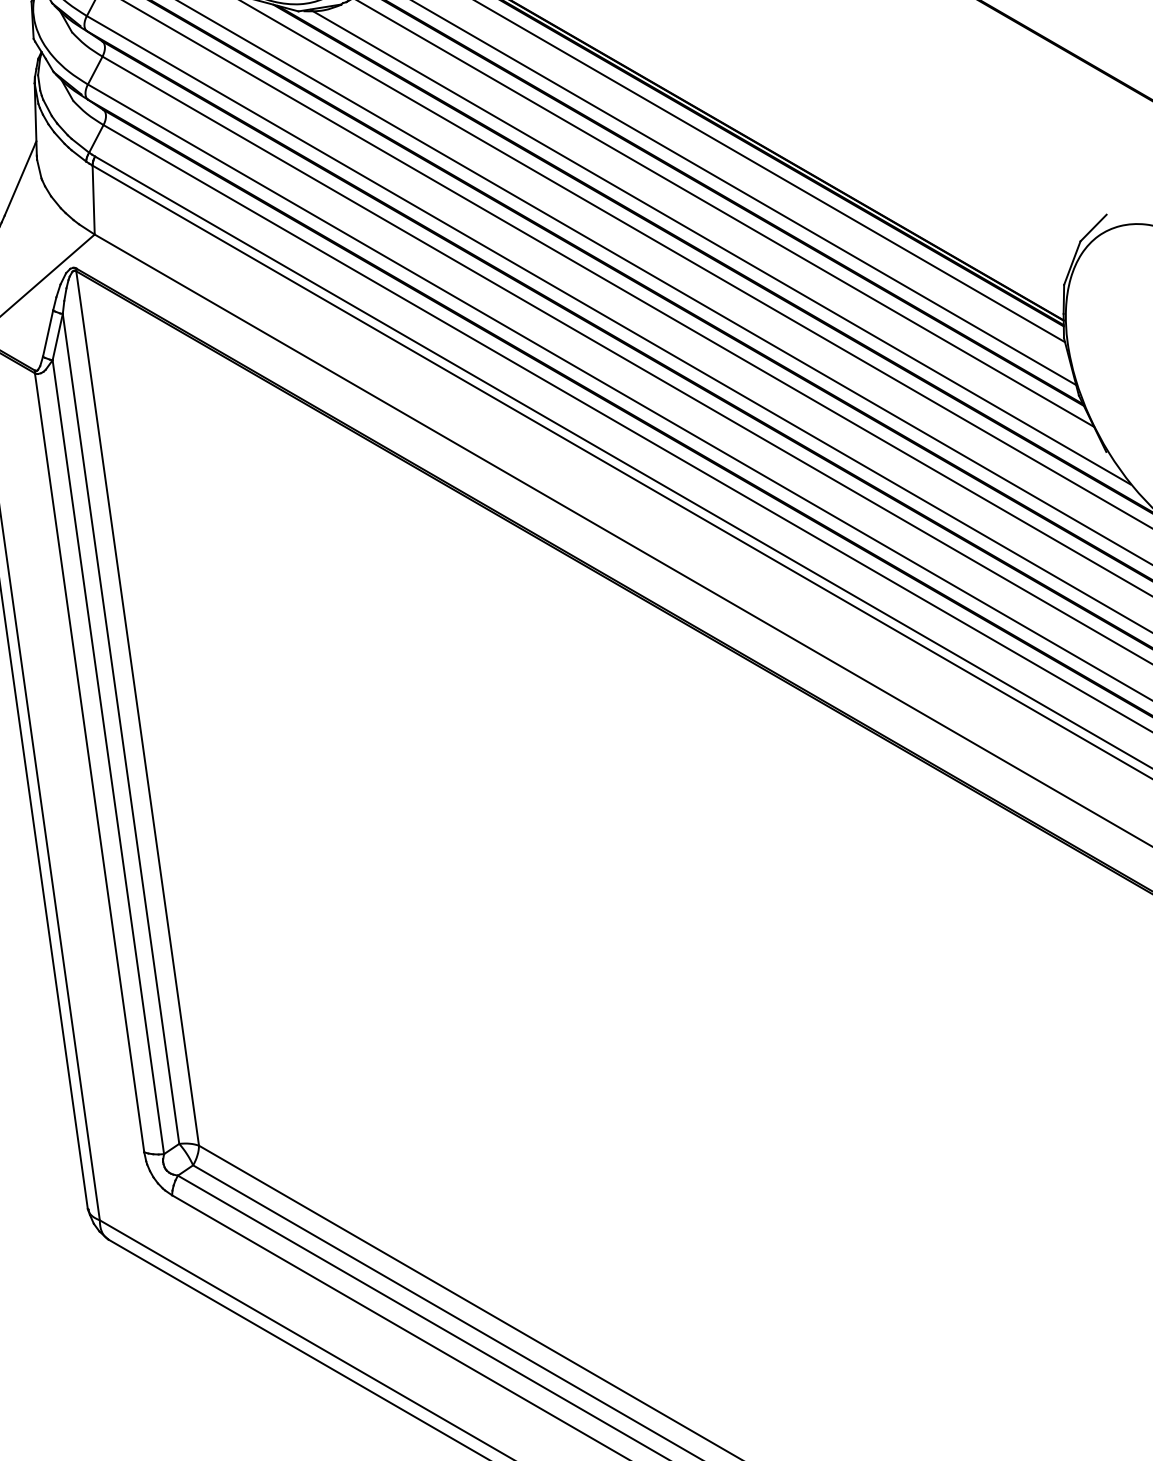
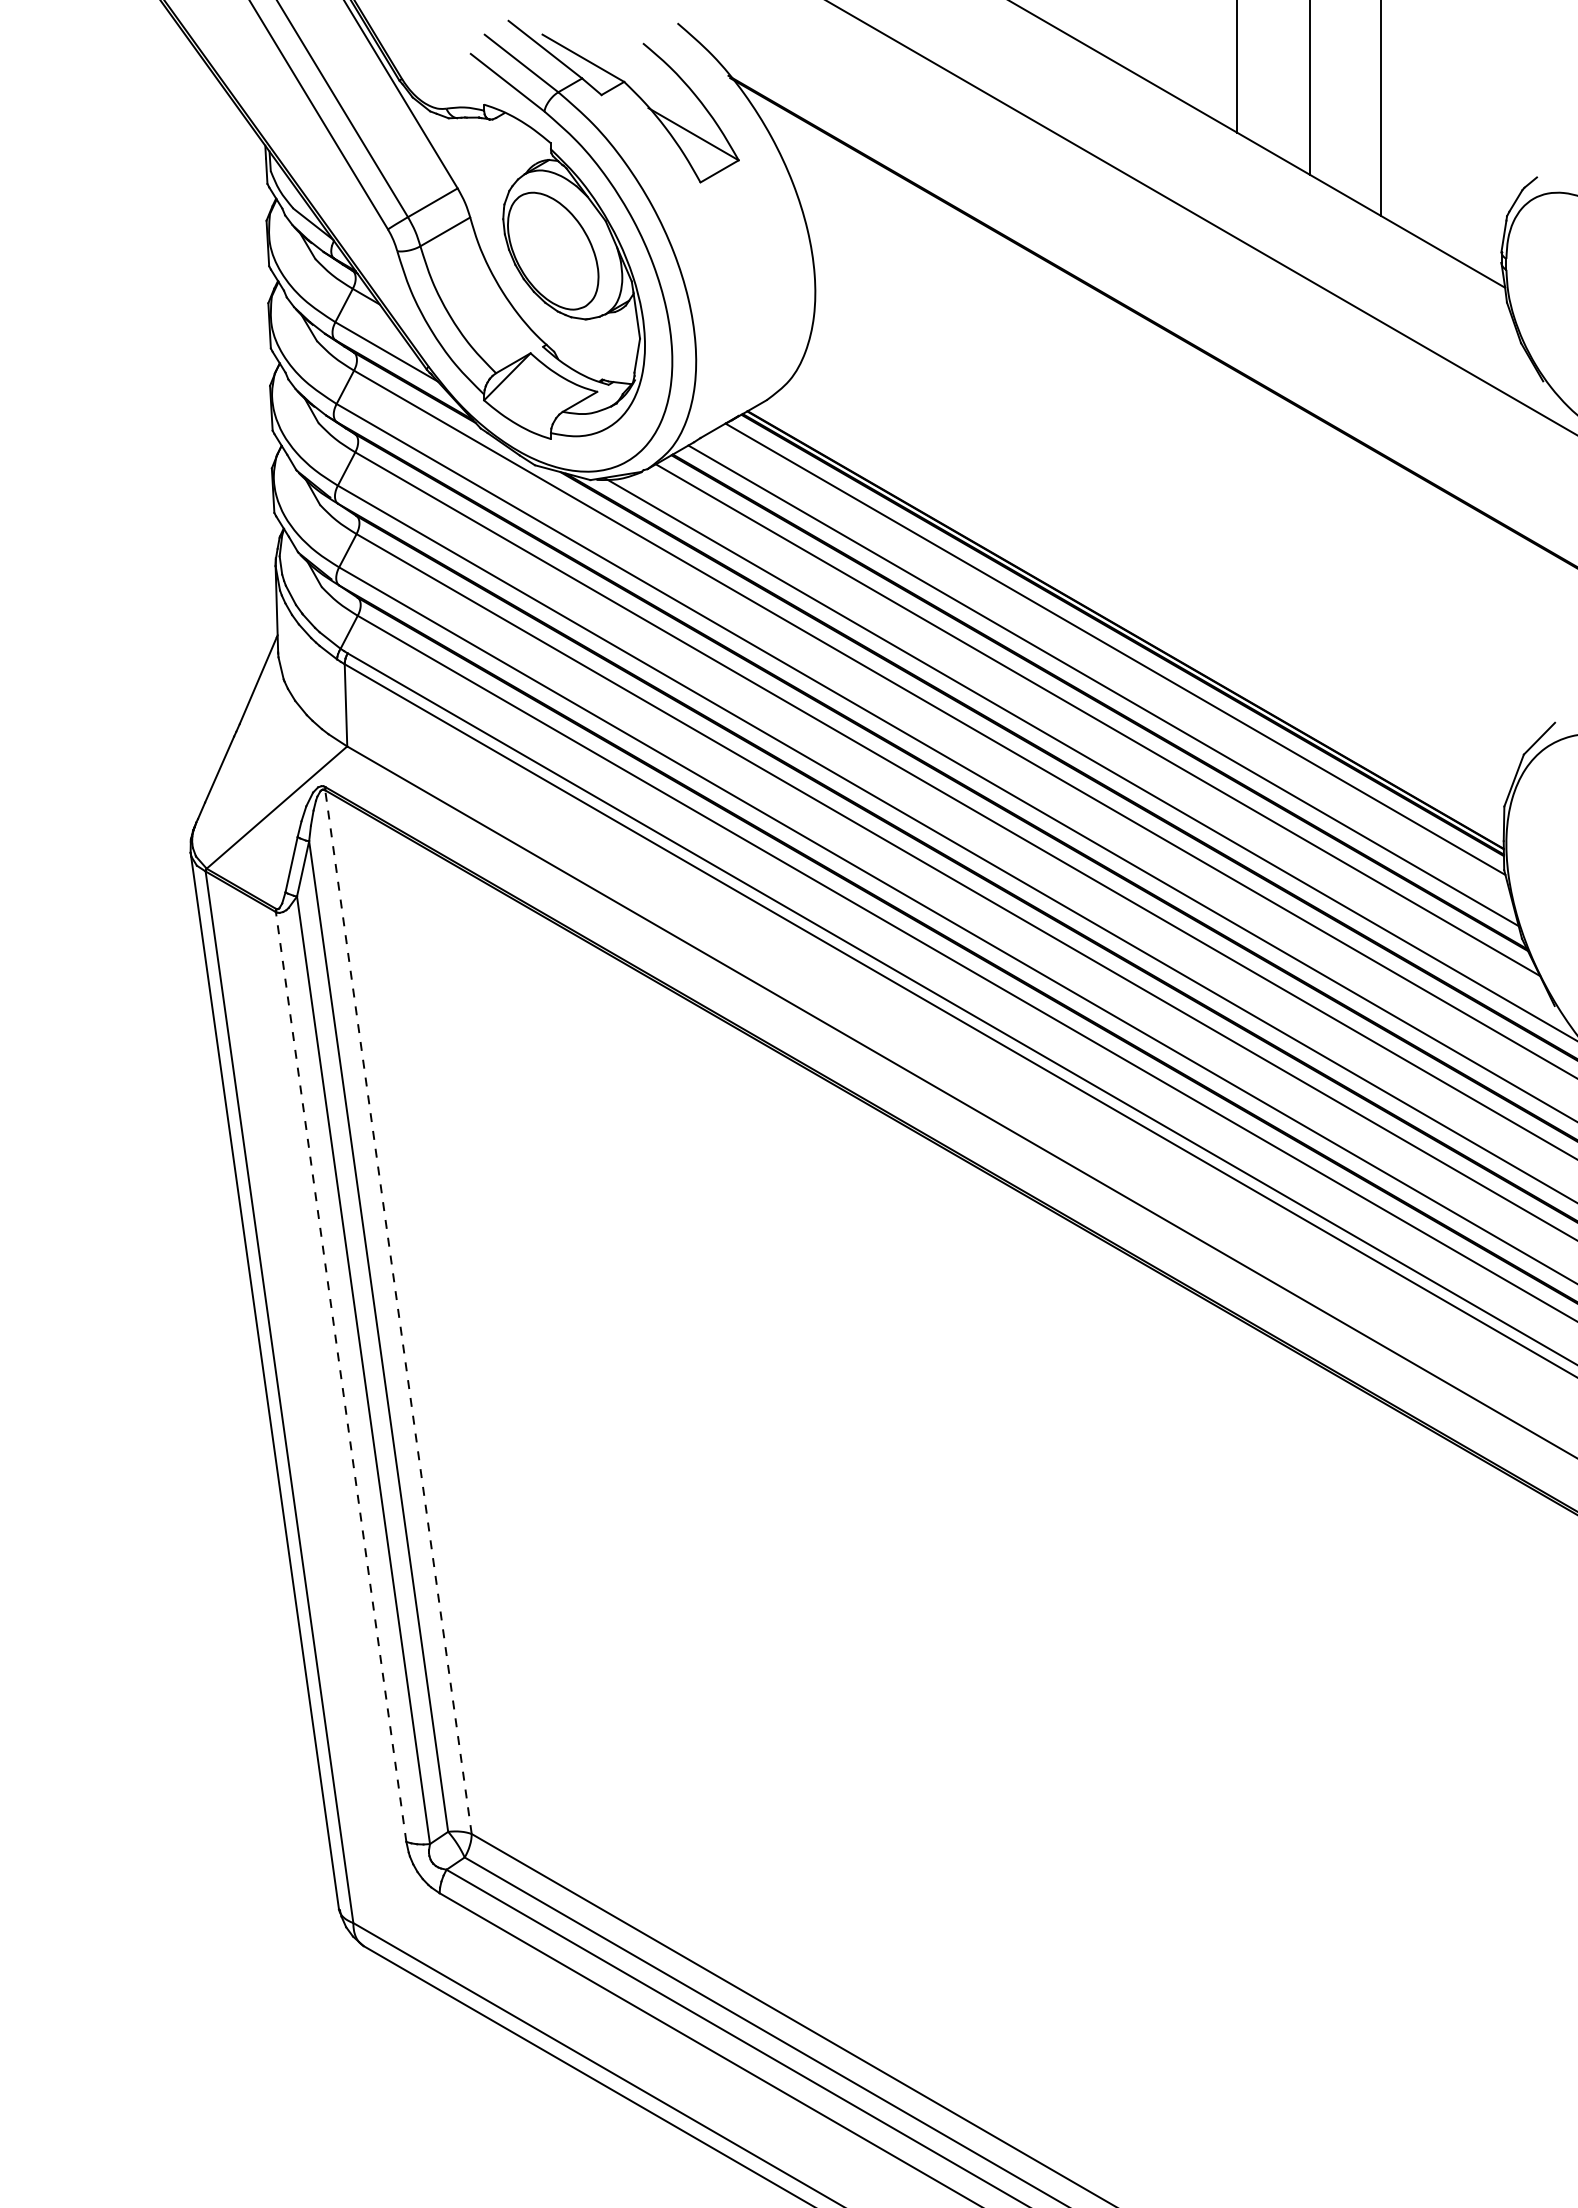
line: (137, 708) -> (398, 1312), solid -> dashed
line: (89, 762) -> (341, 1376), solid -> dashed

